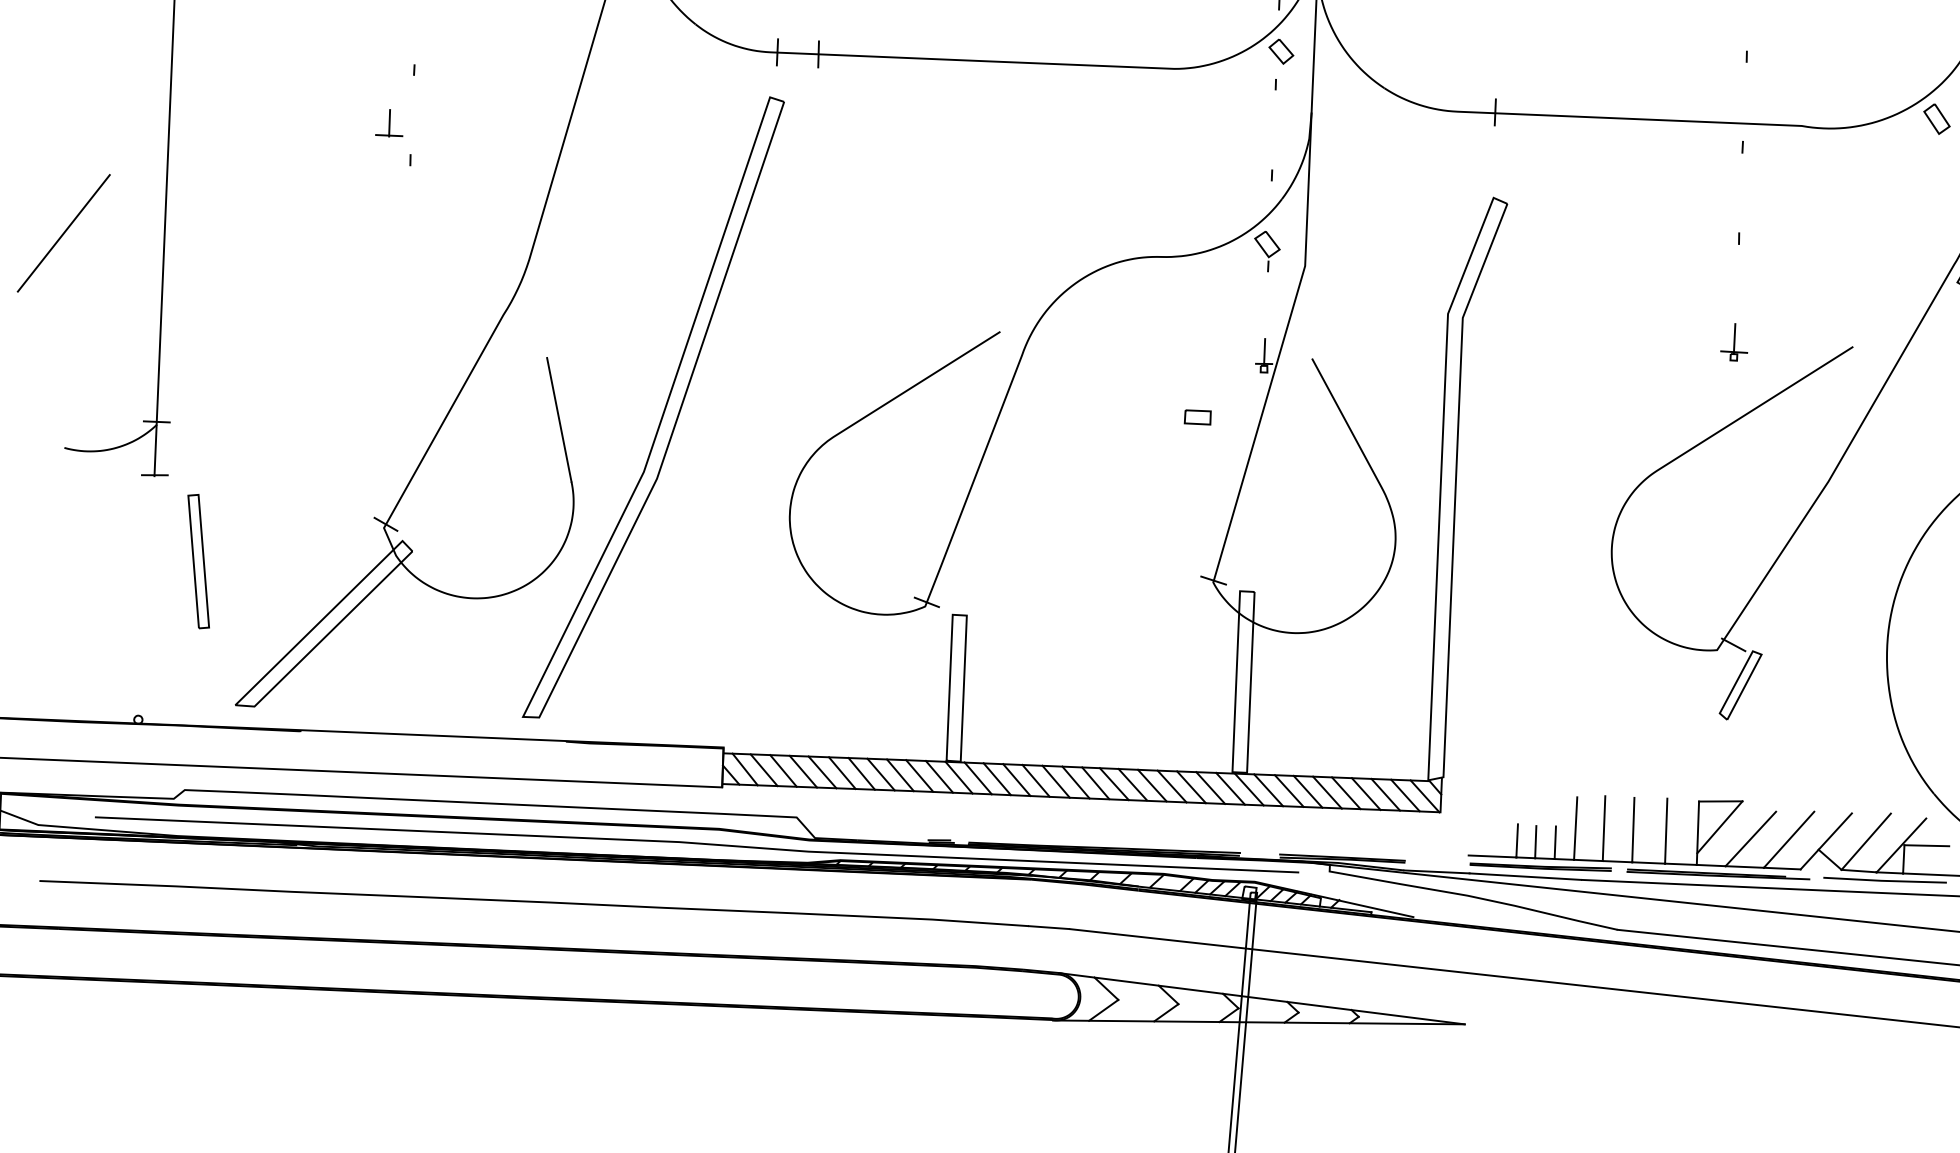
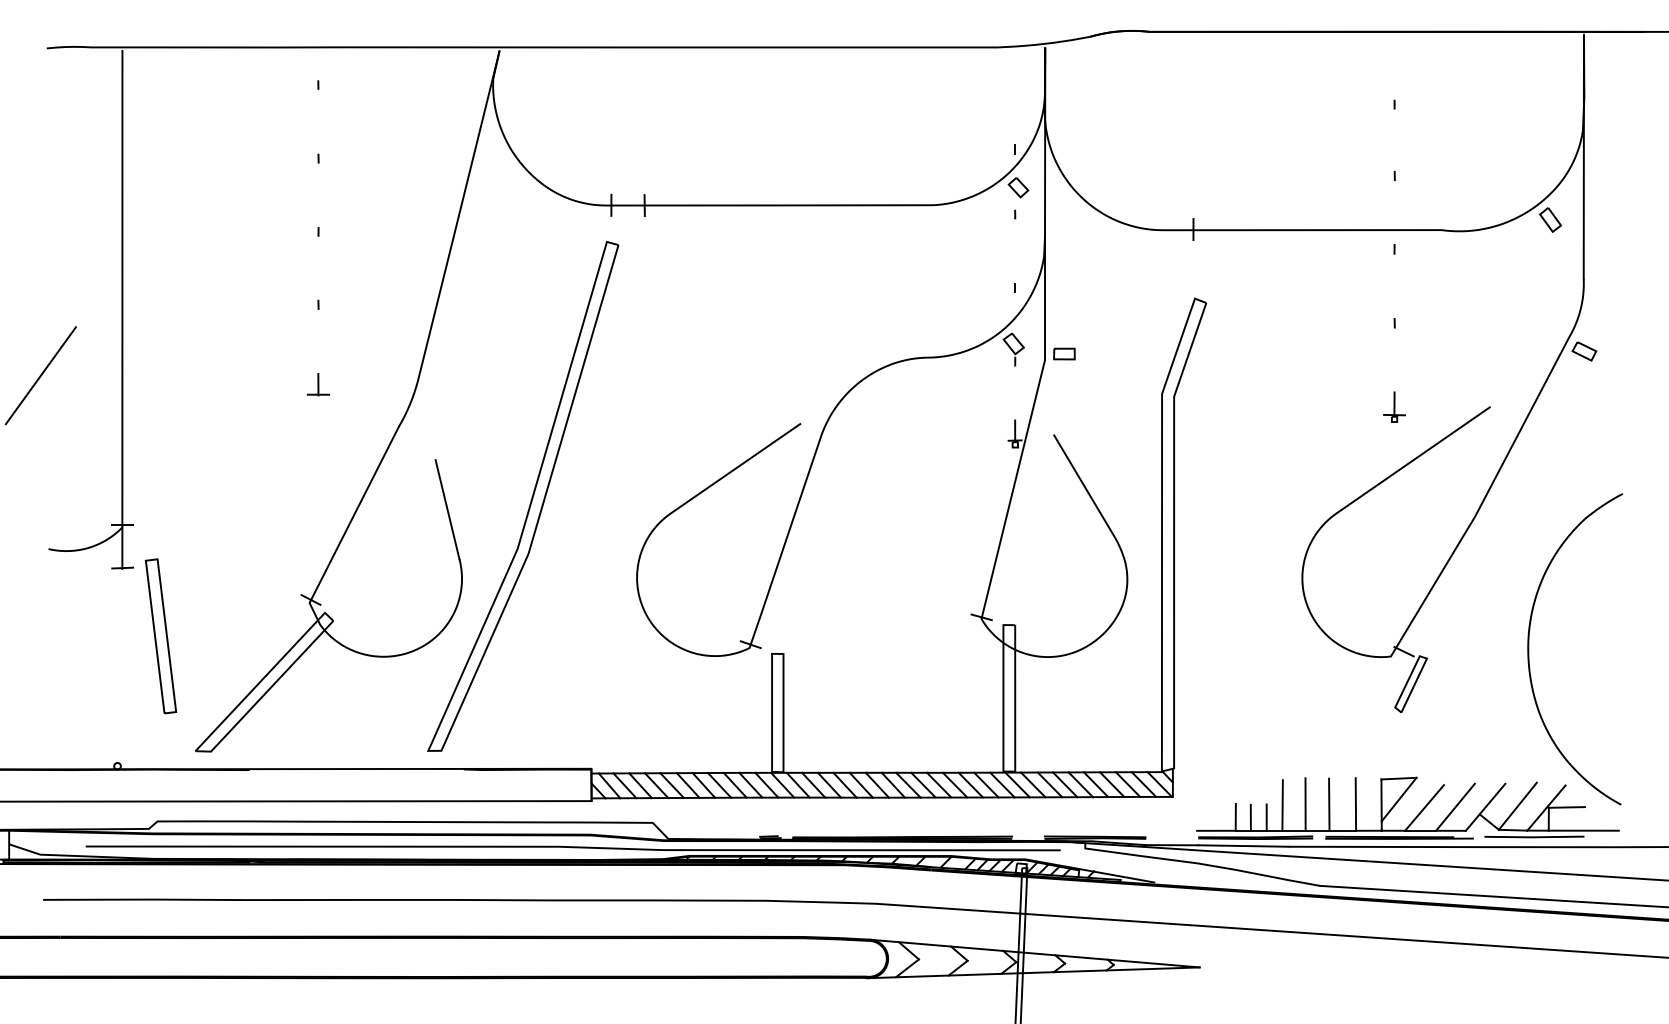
part: (389, 122) -> (318, 384), moved
part: (1197, 416) -> (1064, 353), moved
part: (198, 561) -> (160, 636), size x1.43

